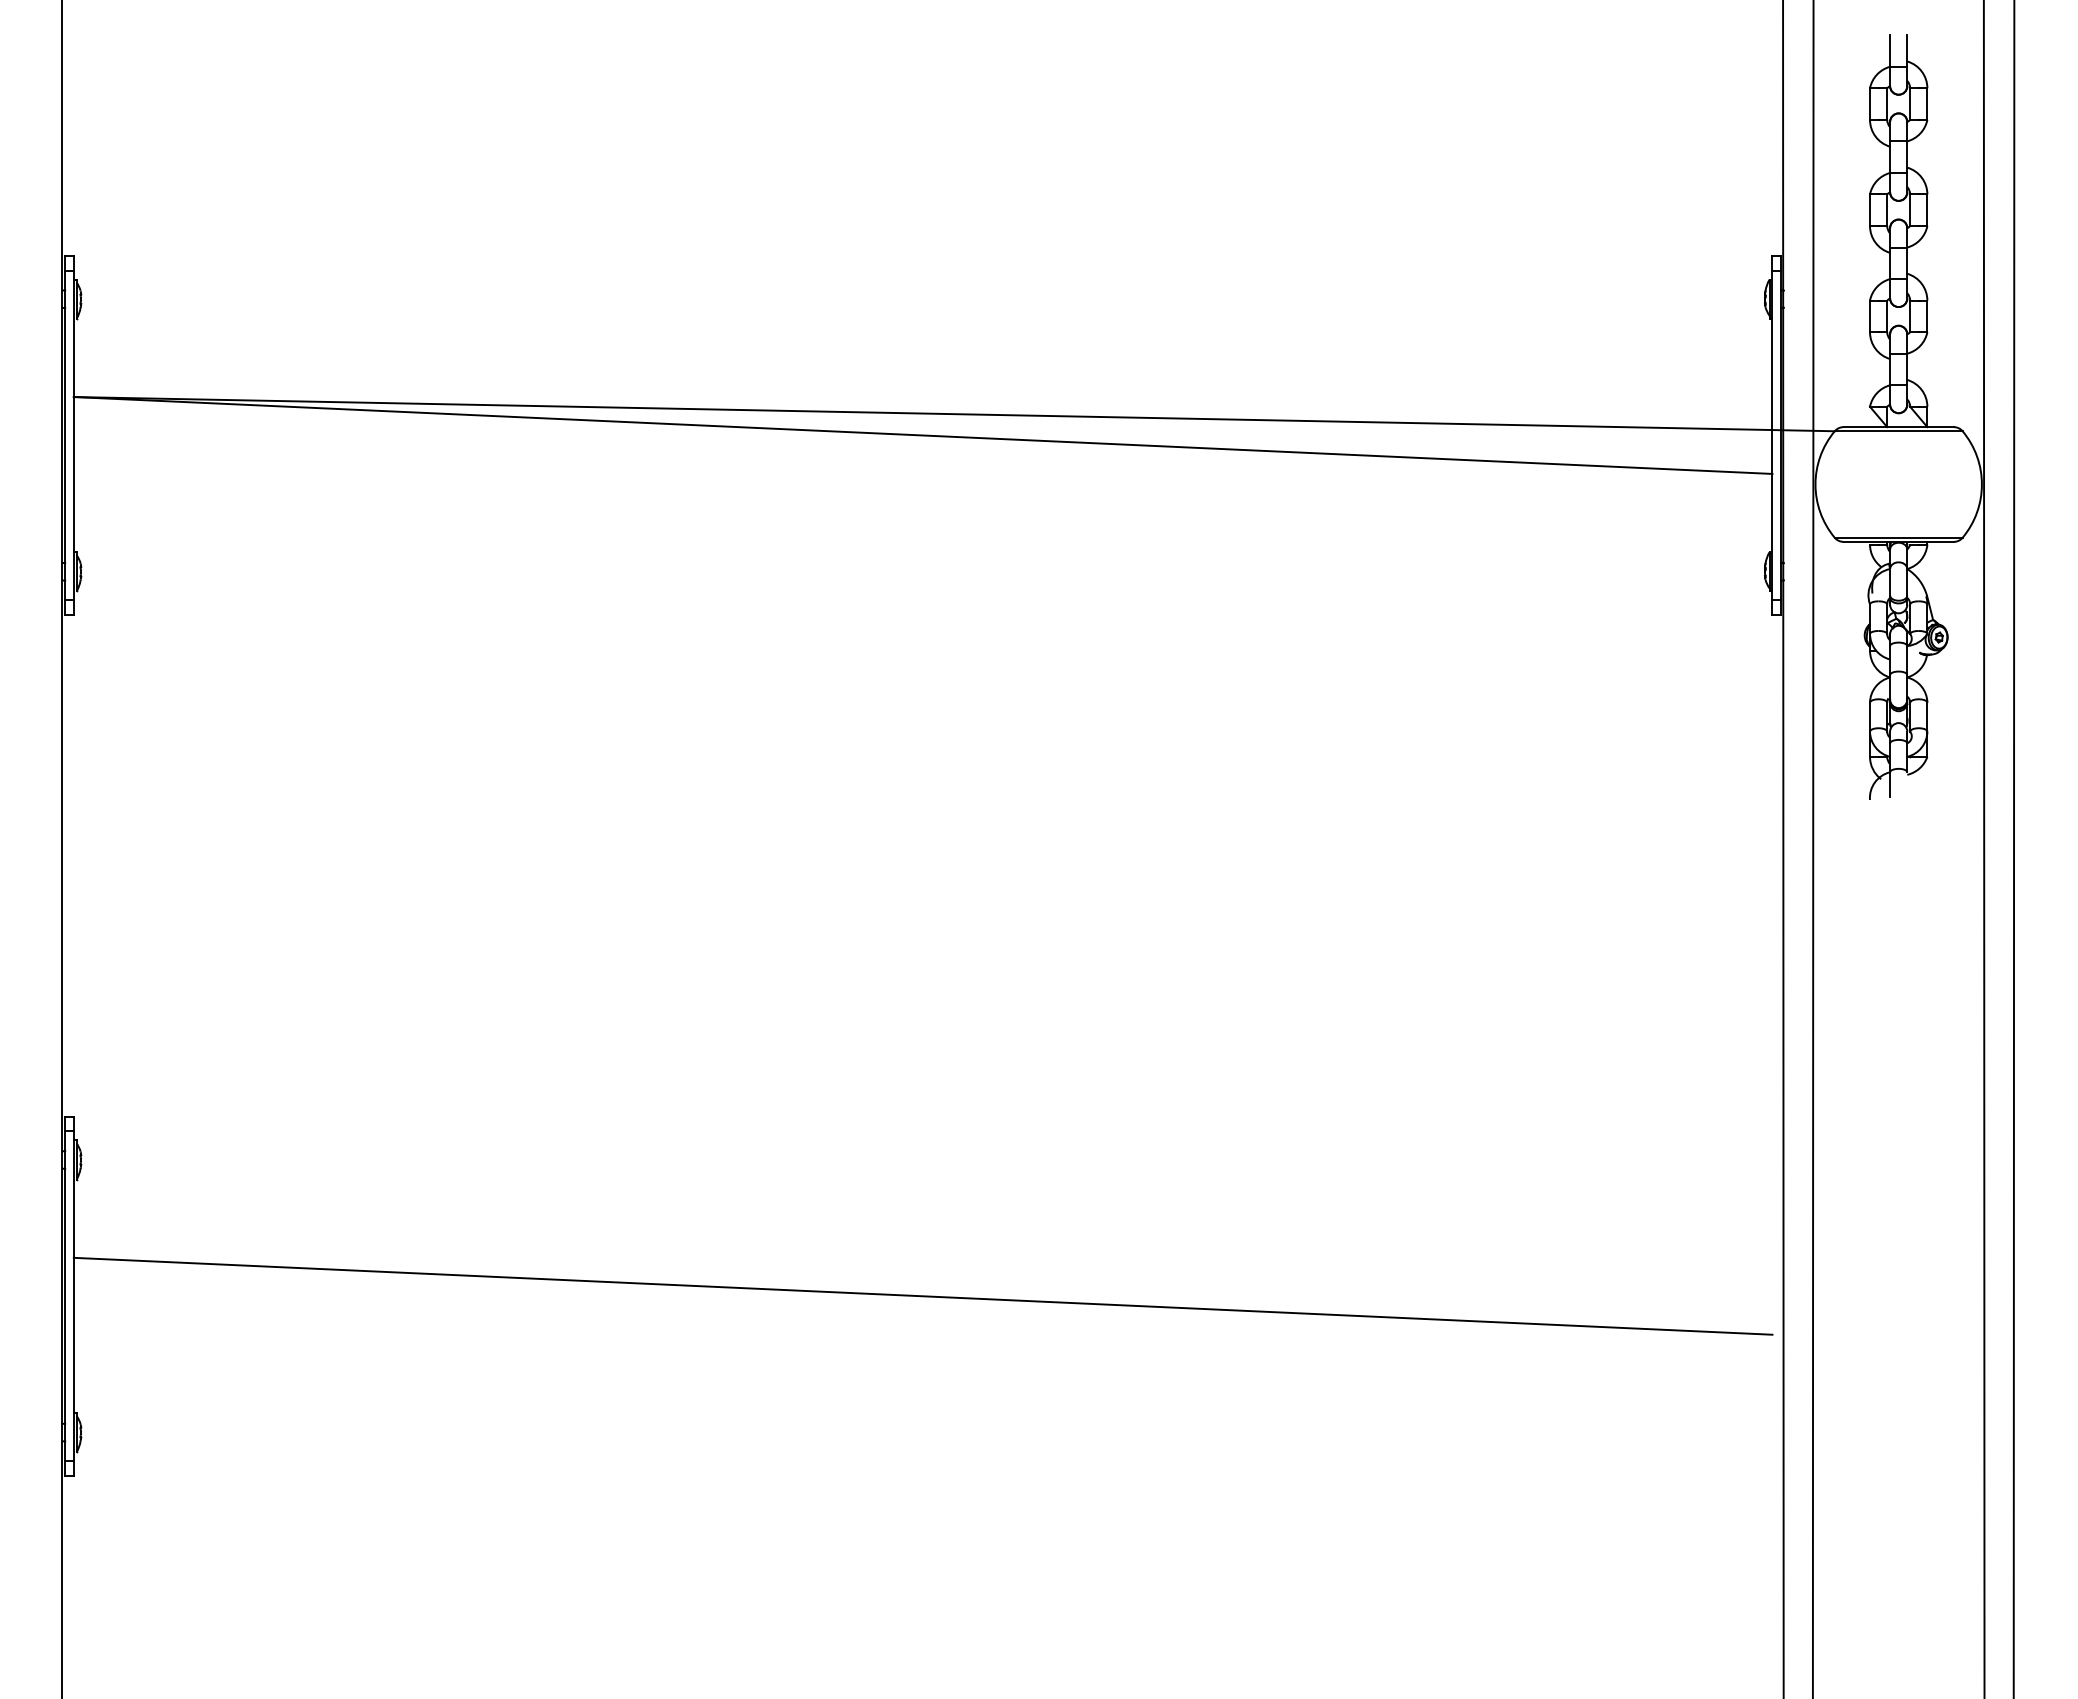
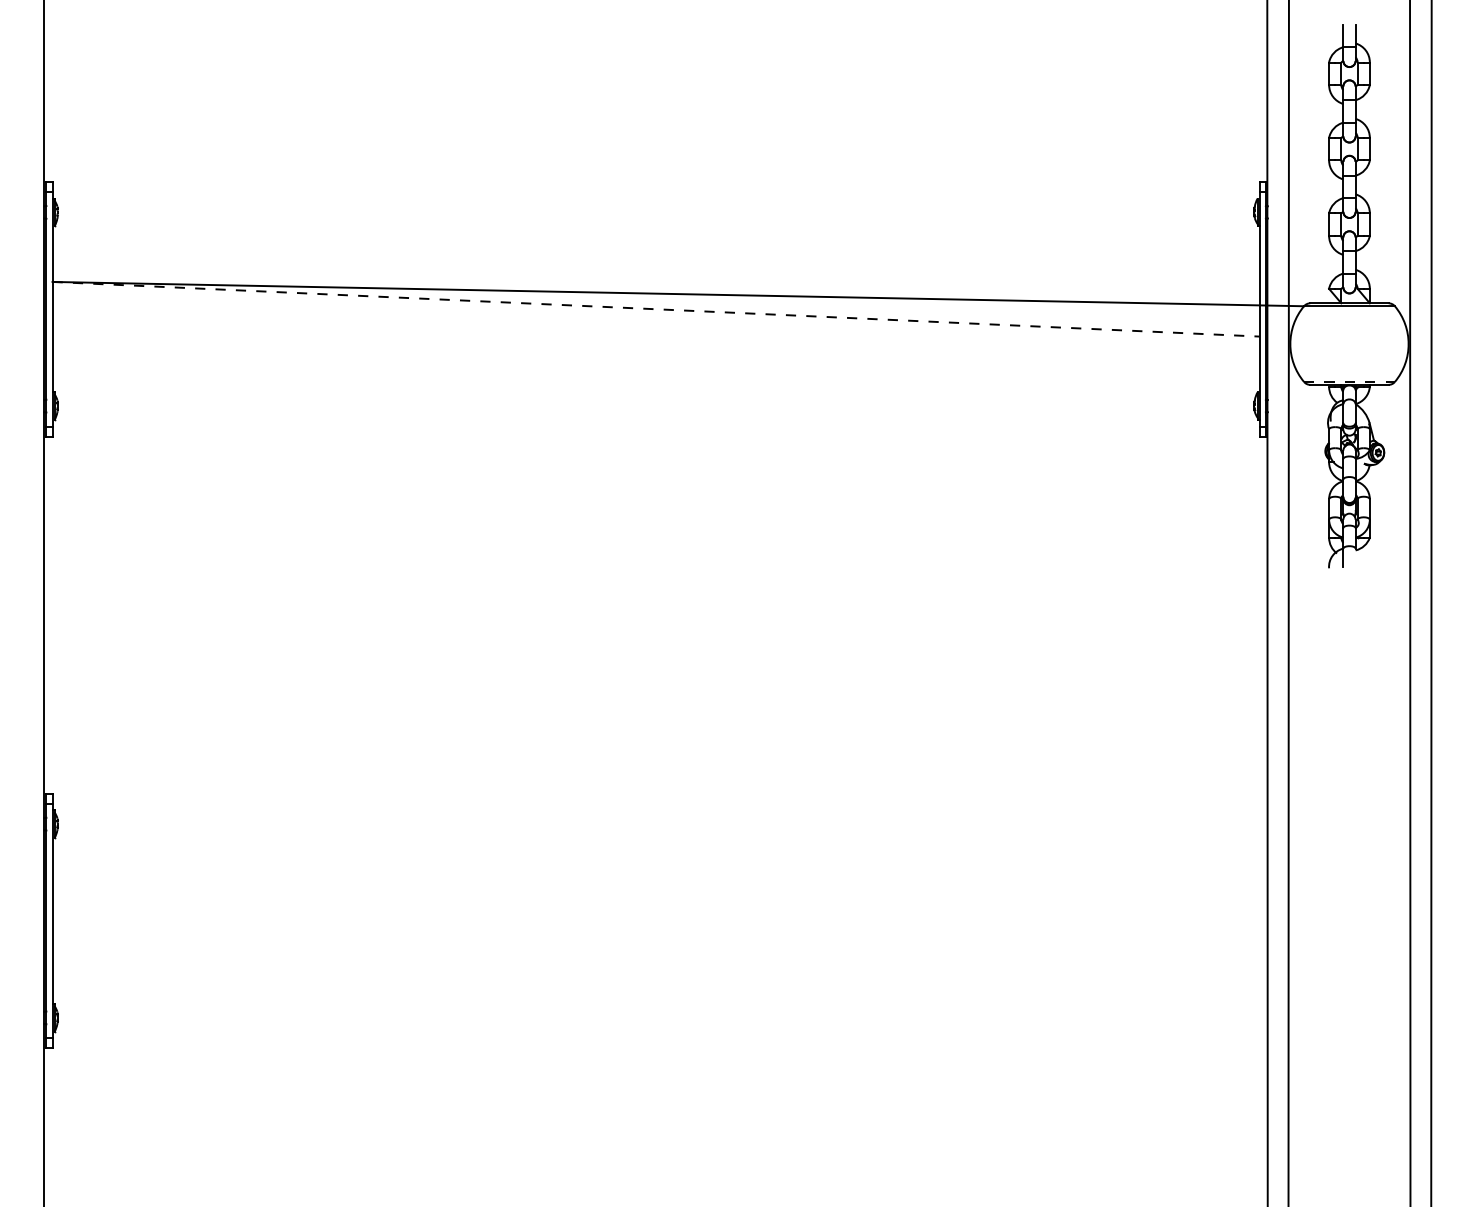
line: (923, 435) -> (656, 309), solid -> dashed
line: (1898, 537) -> (1349, 381), solid -> dashed
line: (922, 1295) -> (655, 920), removed

